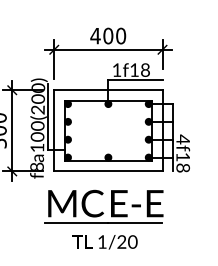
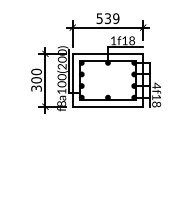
text: (107, 35) -> (107, 18), 400 -> 539
part: (102, 218) -> (104, 137), removed

